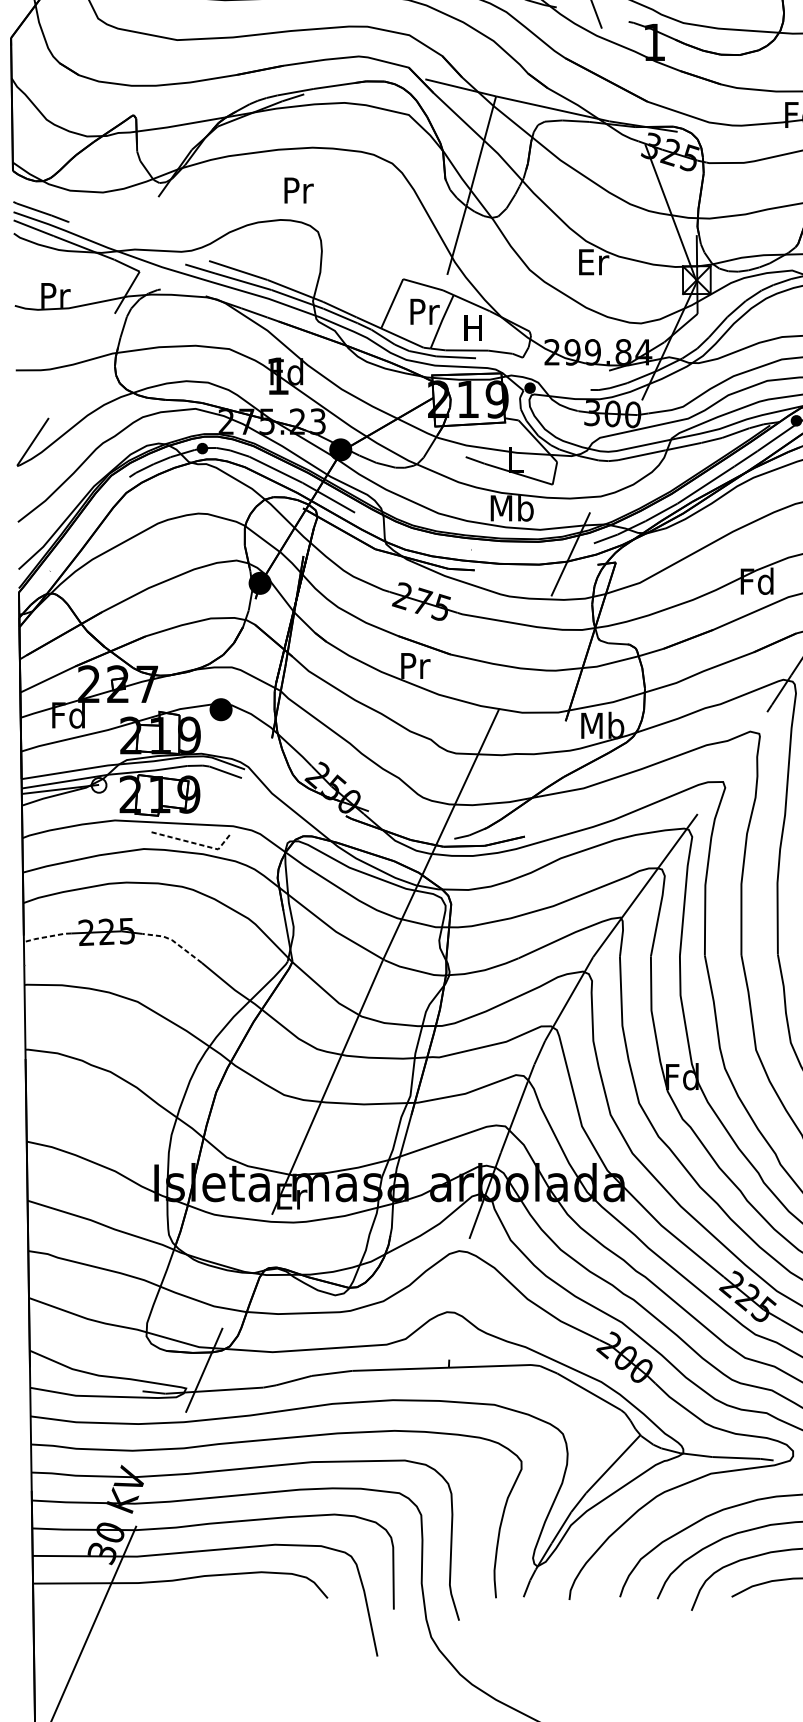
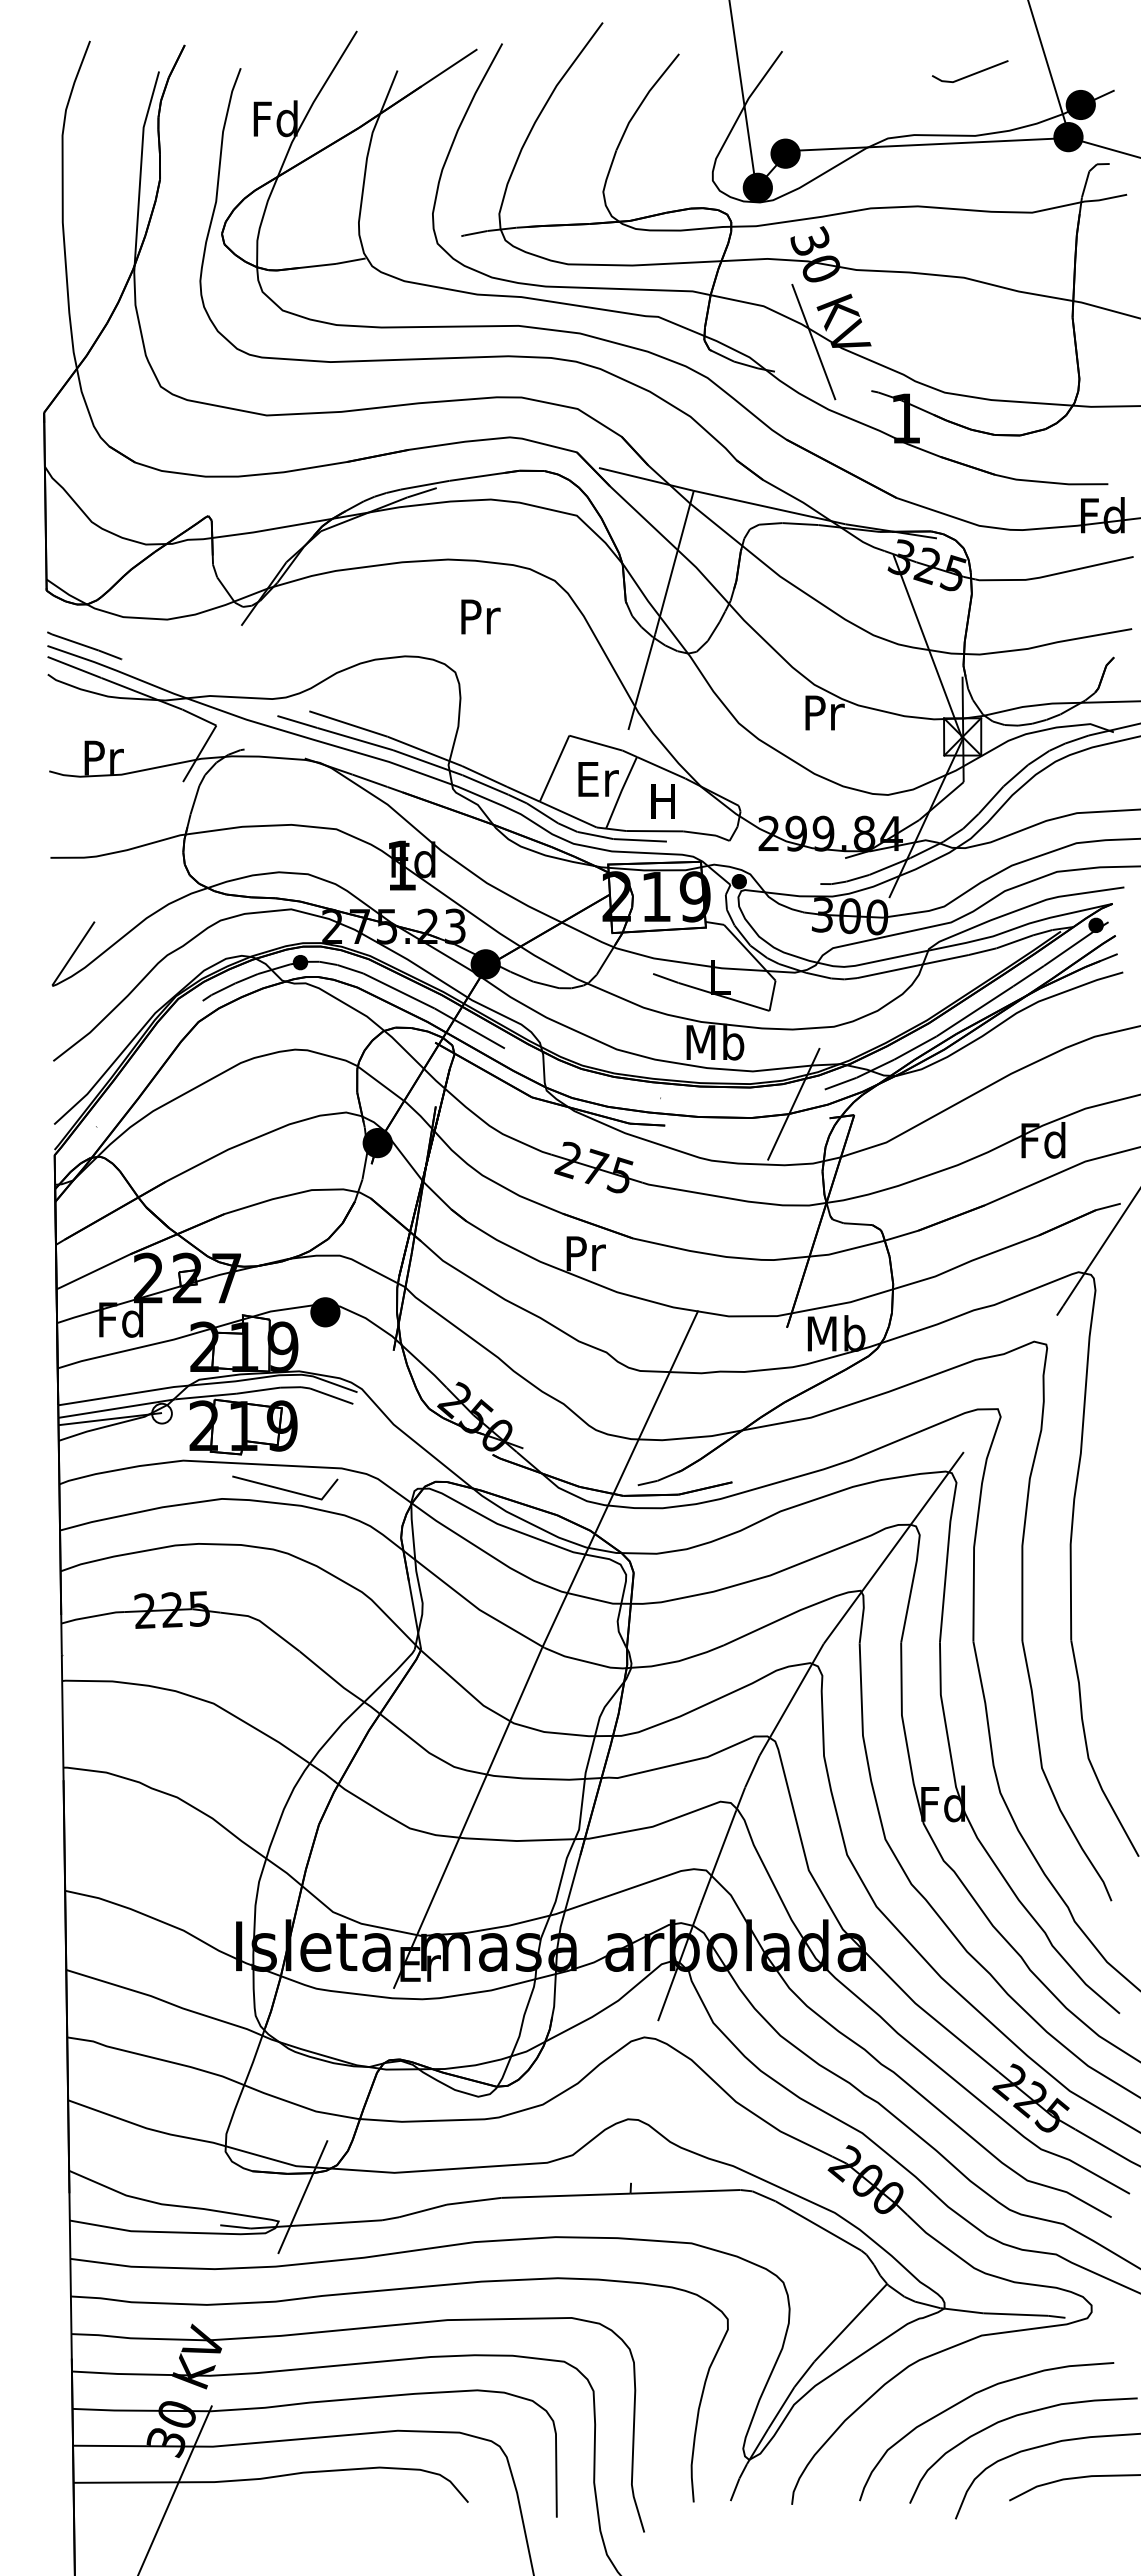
text: (298, 190) -> (480, 616), moved
text: (594, 261) -> (825, 712), Er -> Pr
text: (424, 311) -> (598, 779), Pr -> Er
line: (195, 843) -> (290, 1491), dashed -> solid
line: (47, 936) -> (92, 1616), dashed -> solid
line: (173, 941) -> (261, 1622), dashed -> solid

